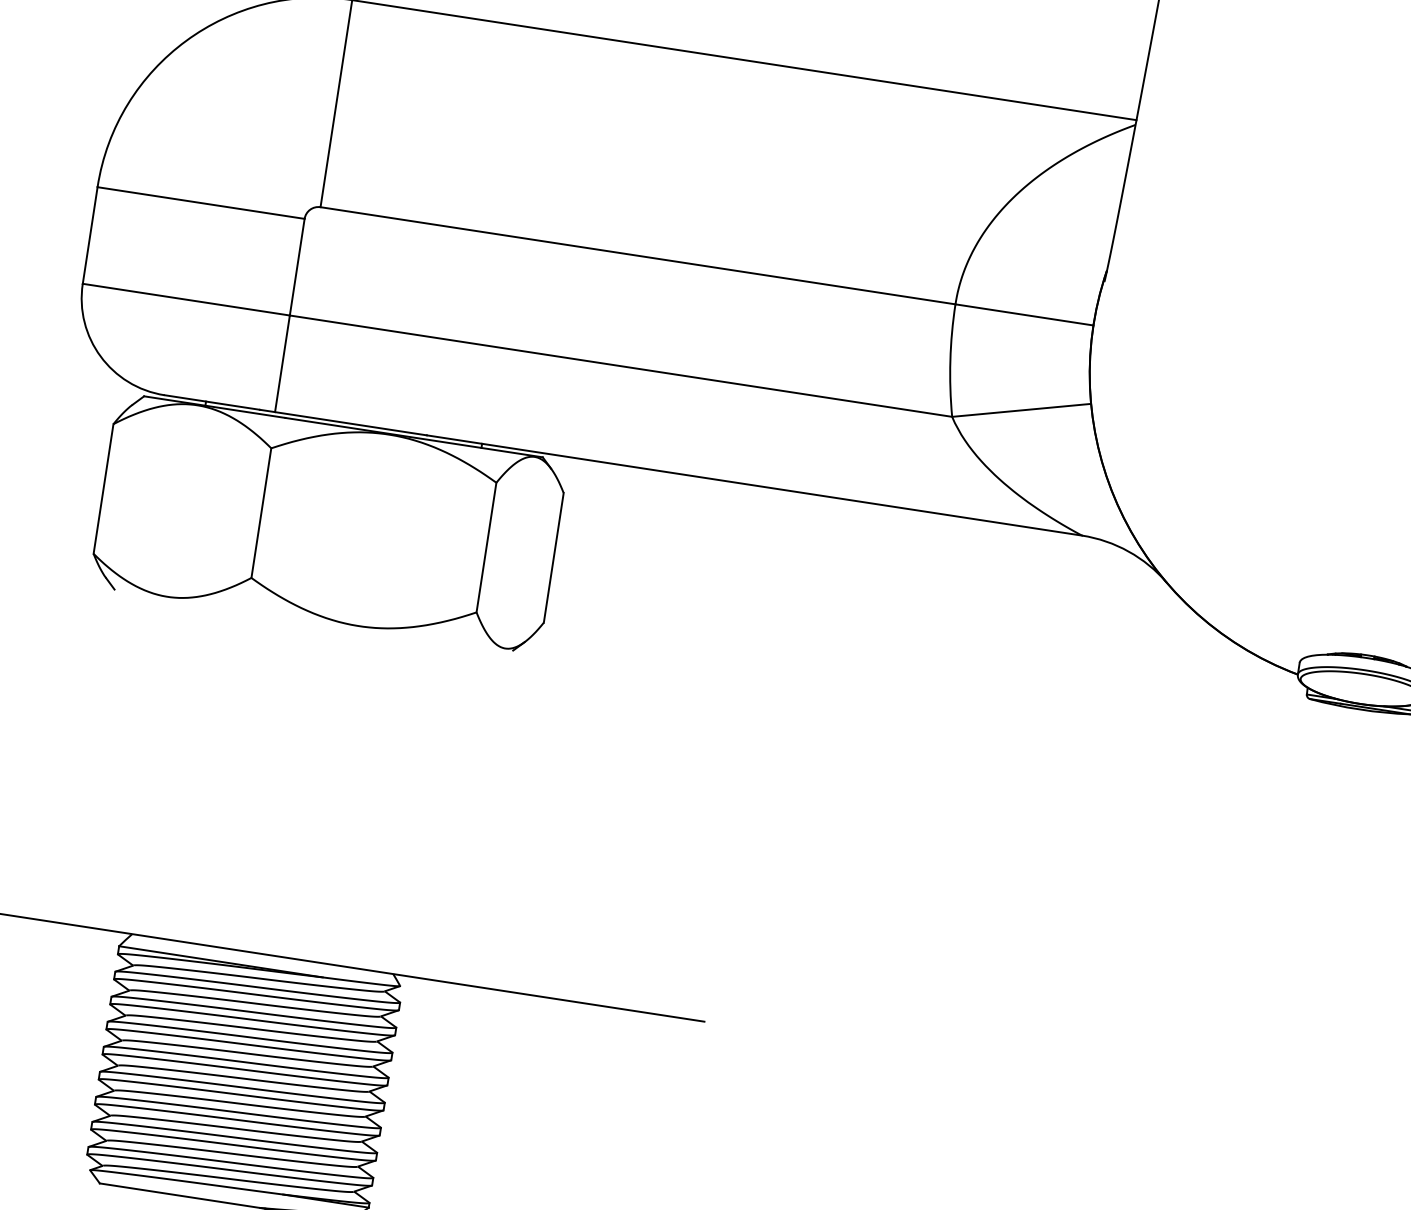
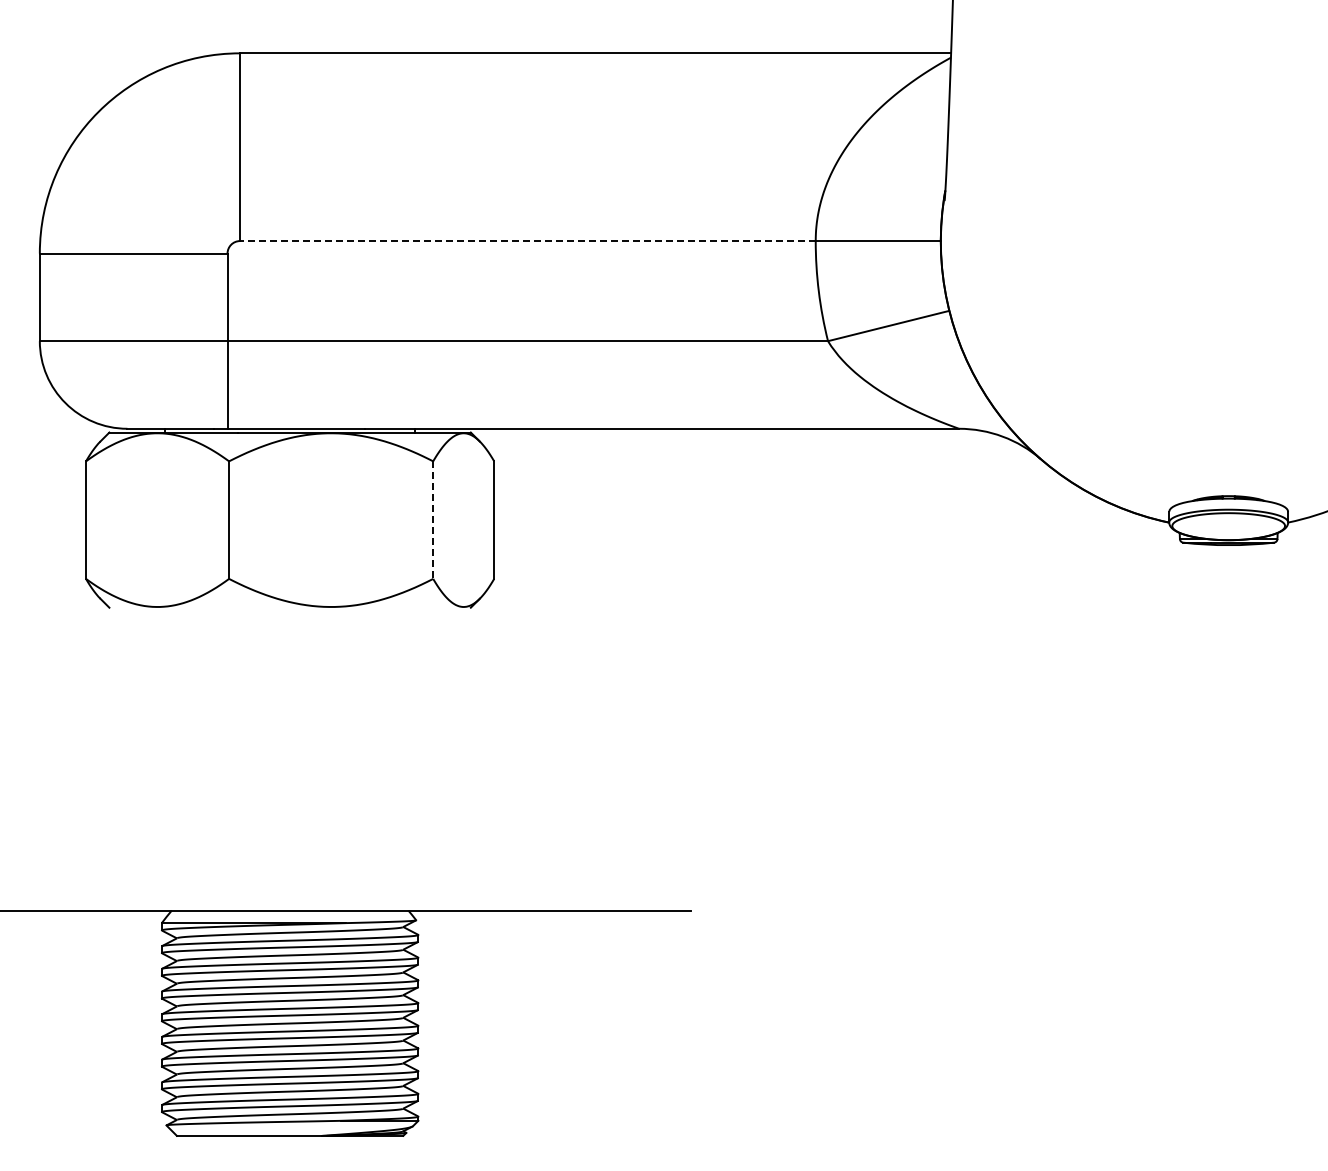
line: (637, 256) -> (527, 241), solid -> dashed
line: (486, 548) -> (433, 520), solid -> dashed

